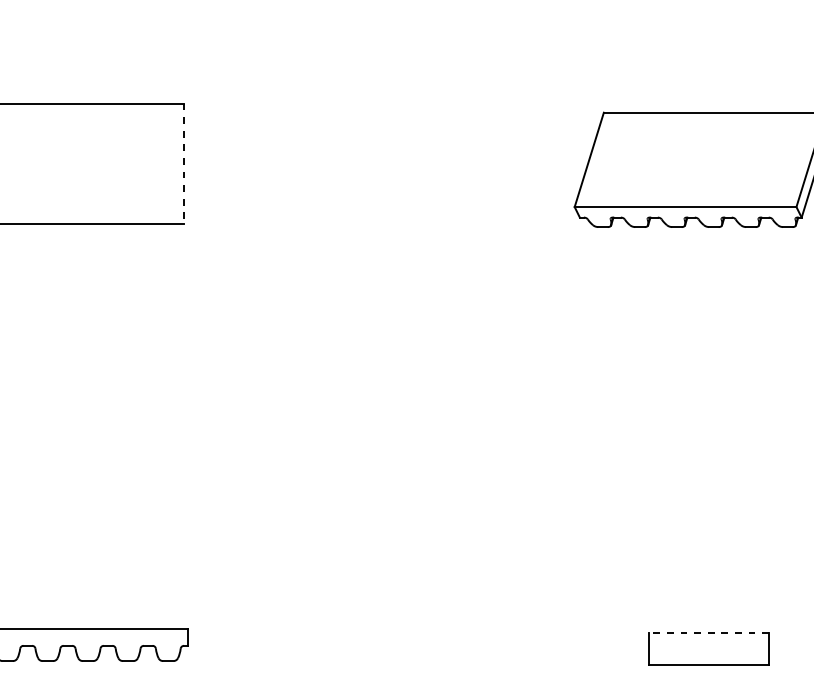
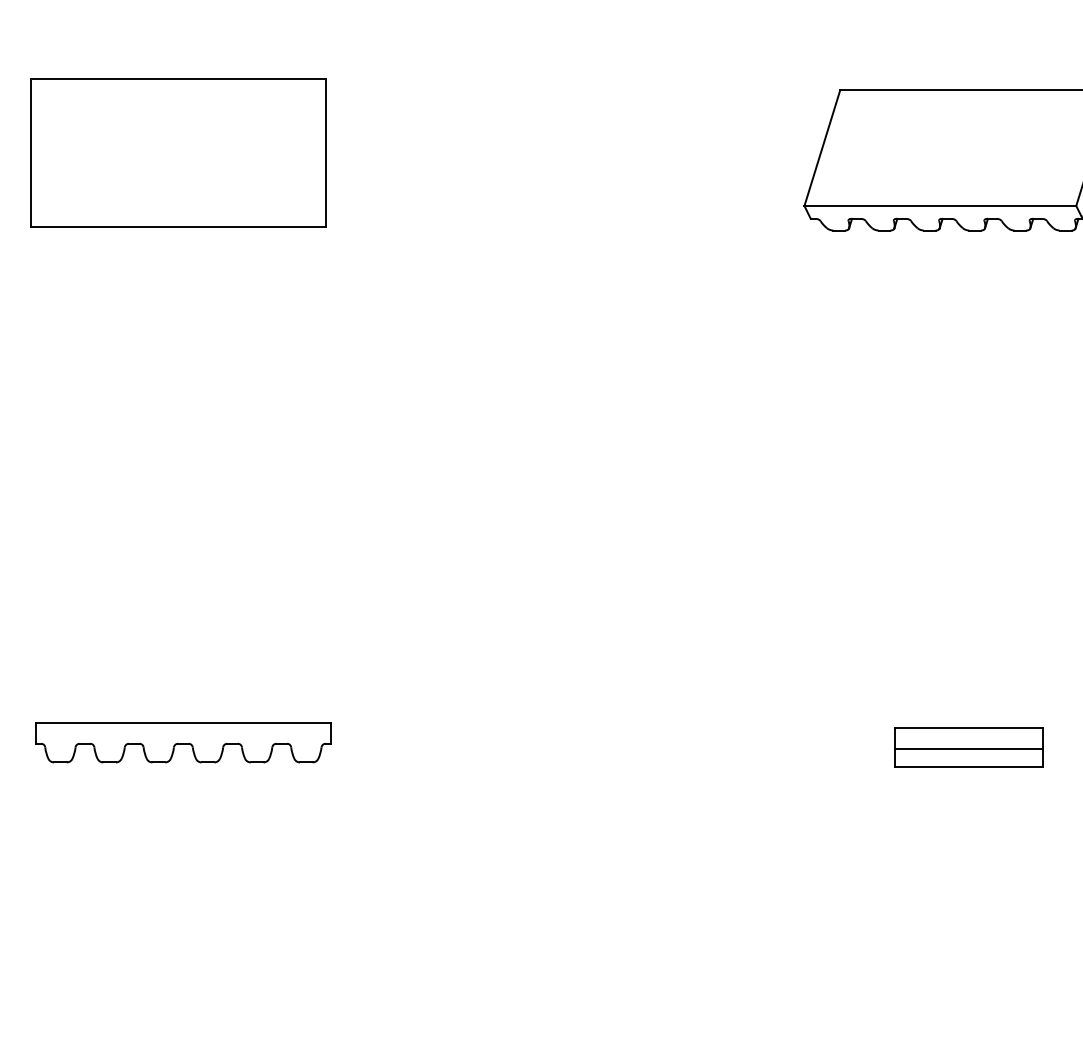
line: (184, 164) -> (326, 153), dashed -> solid
line: (708, 632) -> (968, 727), dashed -> solid
line: (708, 649) -> (968, 748), added

